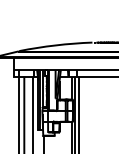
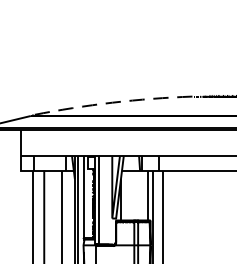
arc: (55, 45) -> (112, 102), solid -> dashed

